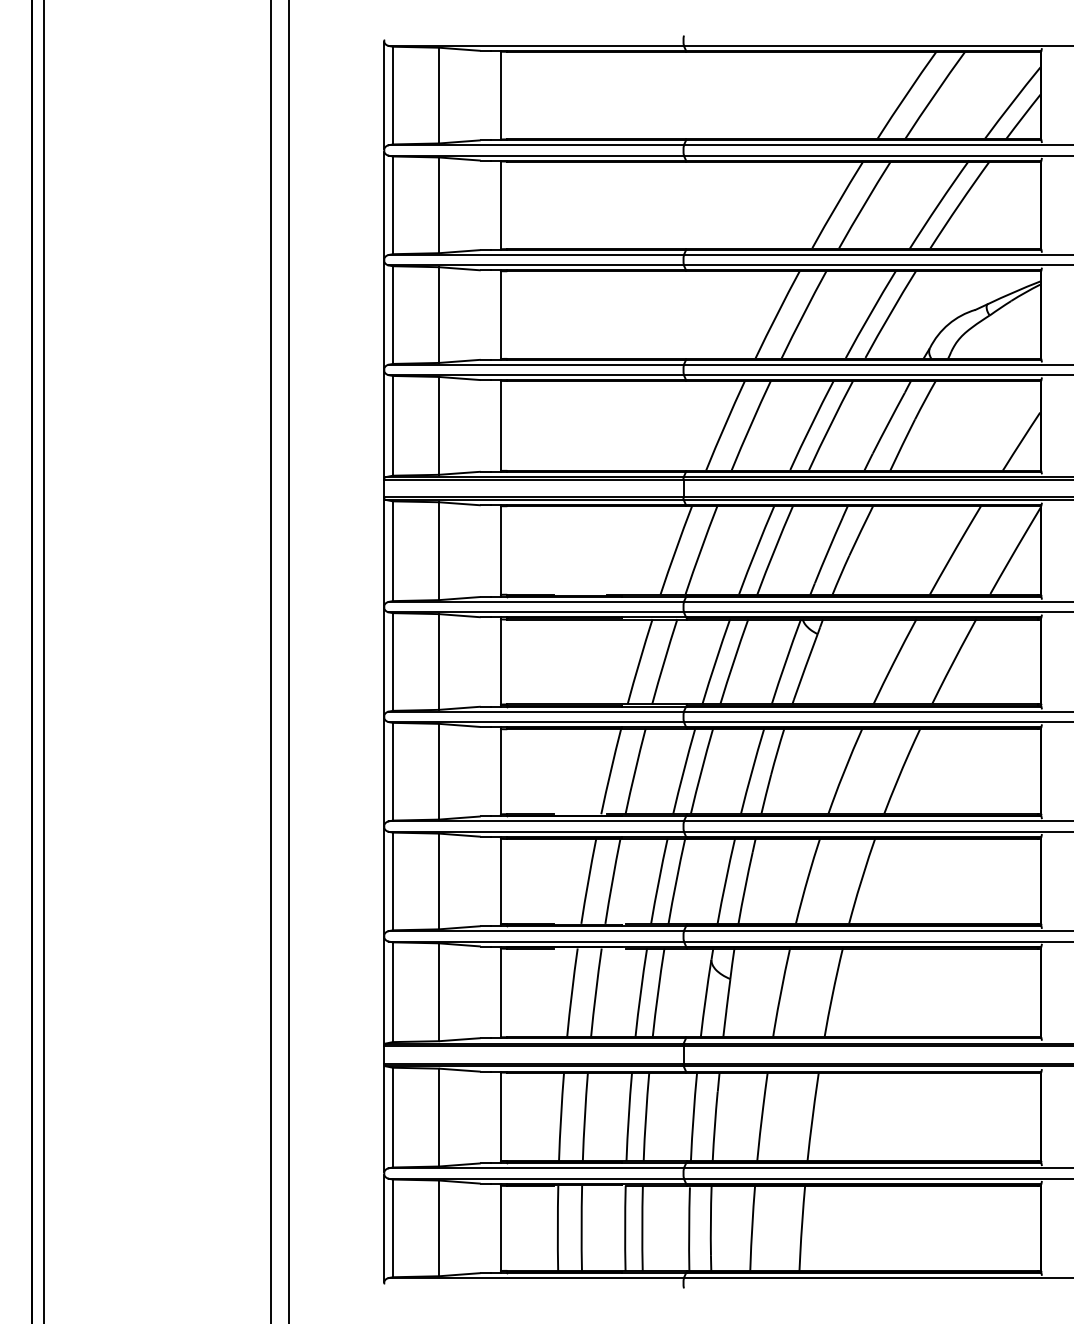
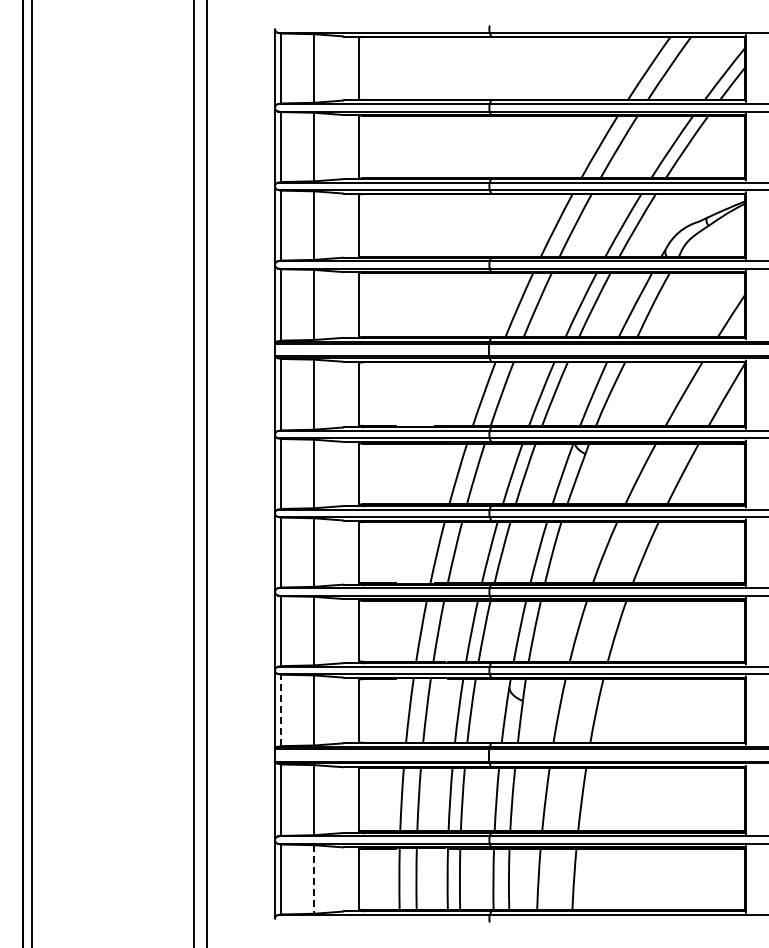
line: (393, 992) -> (281, 710), solid -> dashed
line: (439, 1228) -> (314, 879), solid -> dashed

